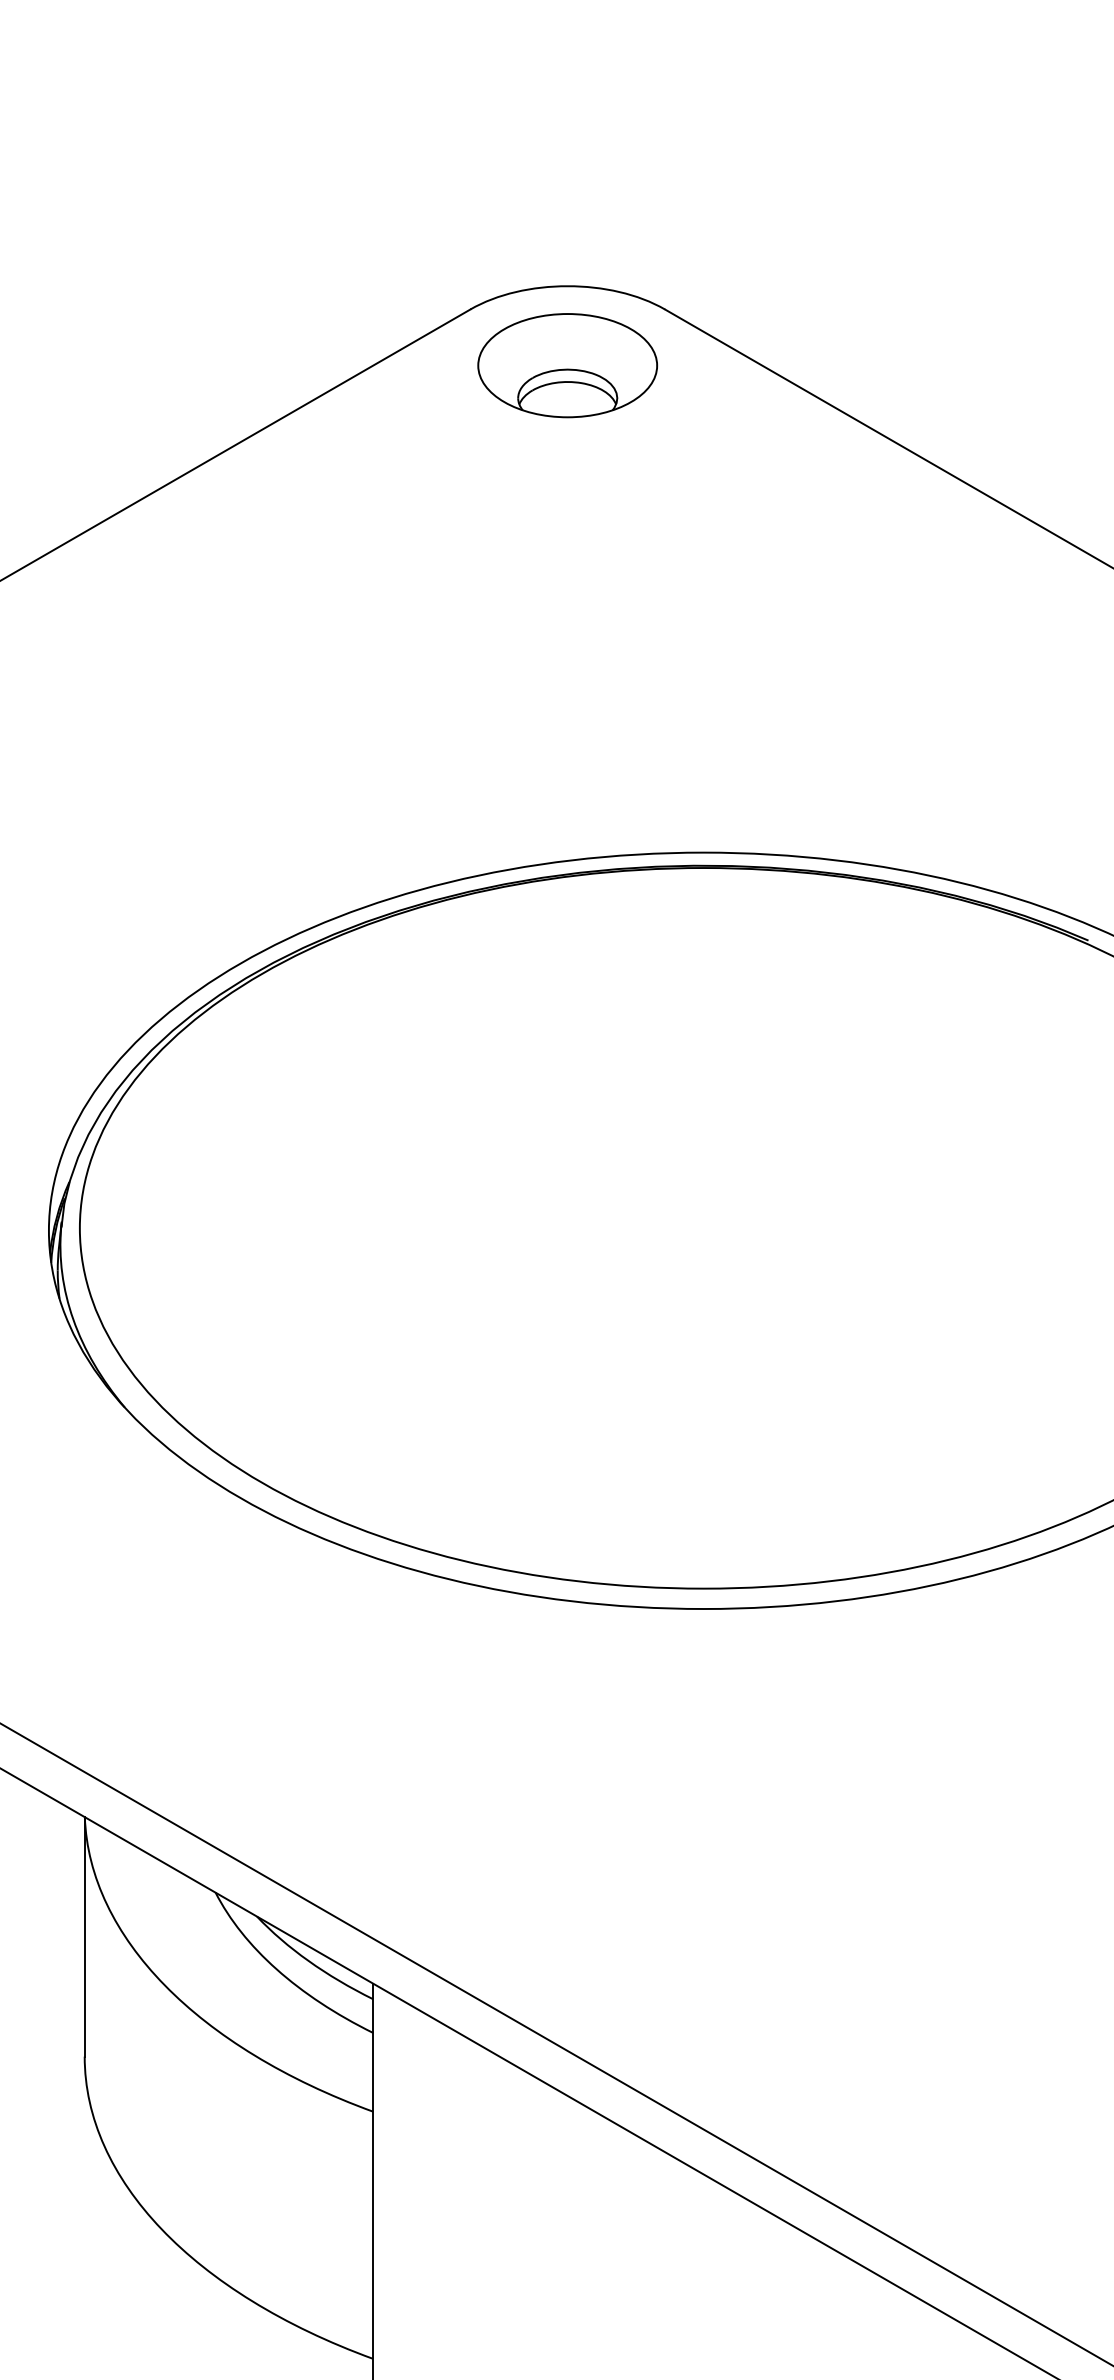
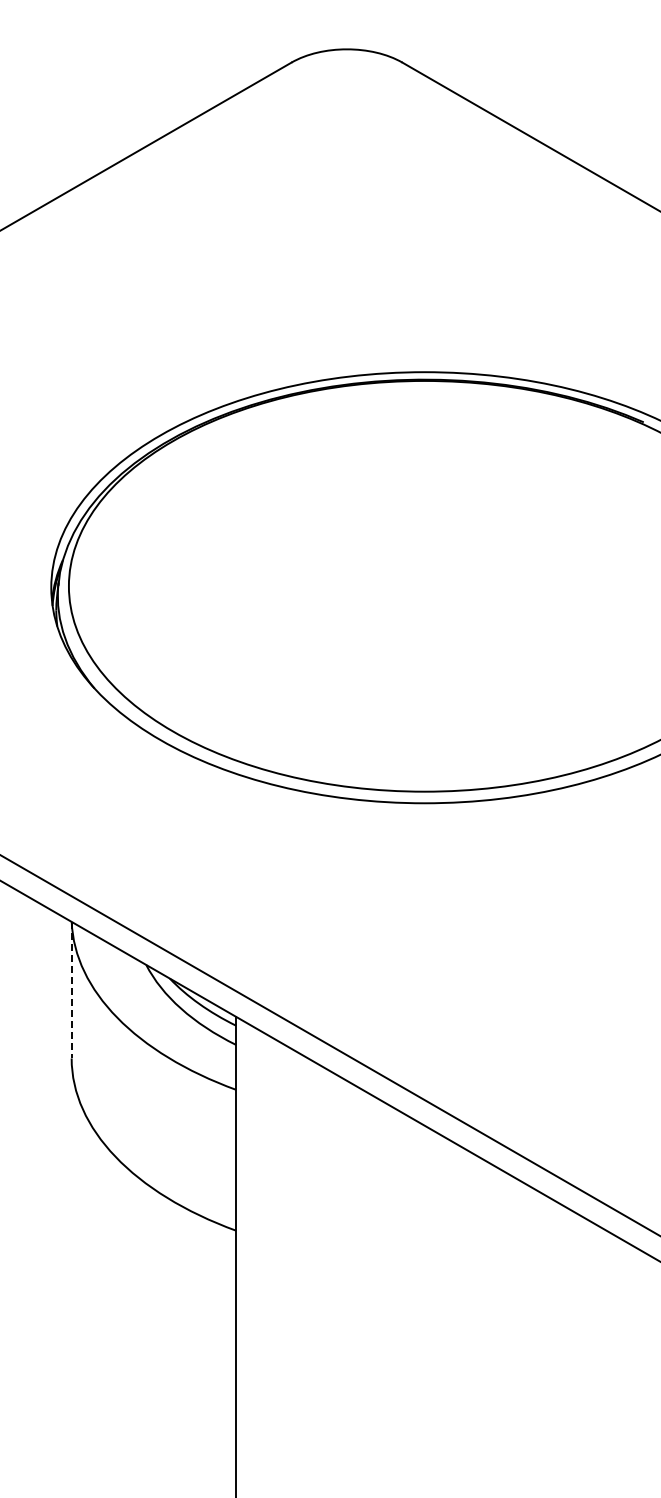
part: (566, 365) -> (346, 94), removed
line: (84, 1937) -> (71, 990), solid -> dashed

